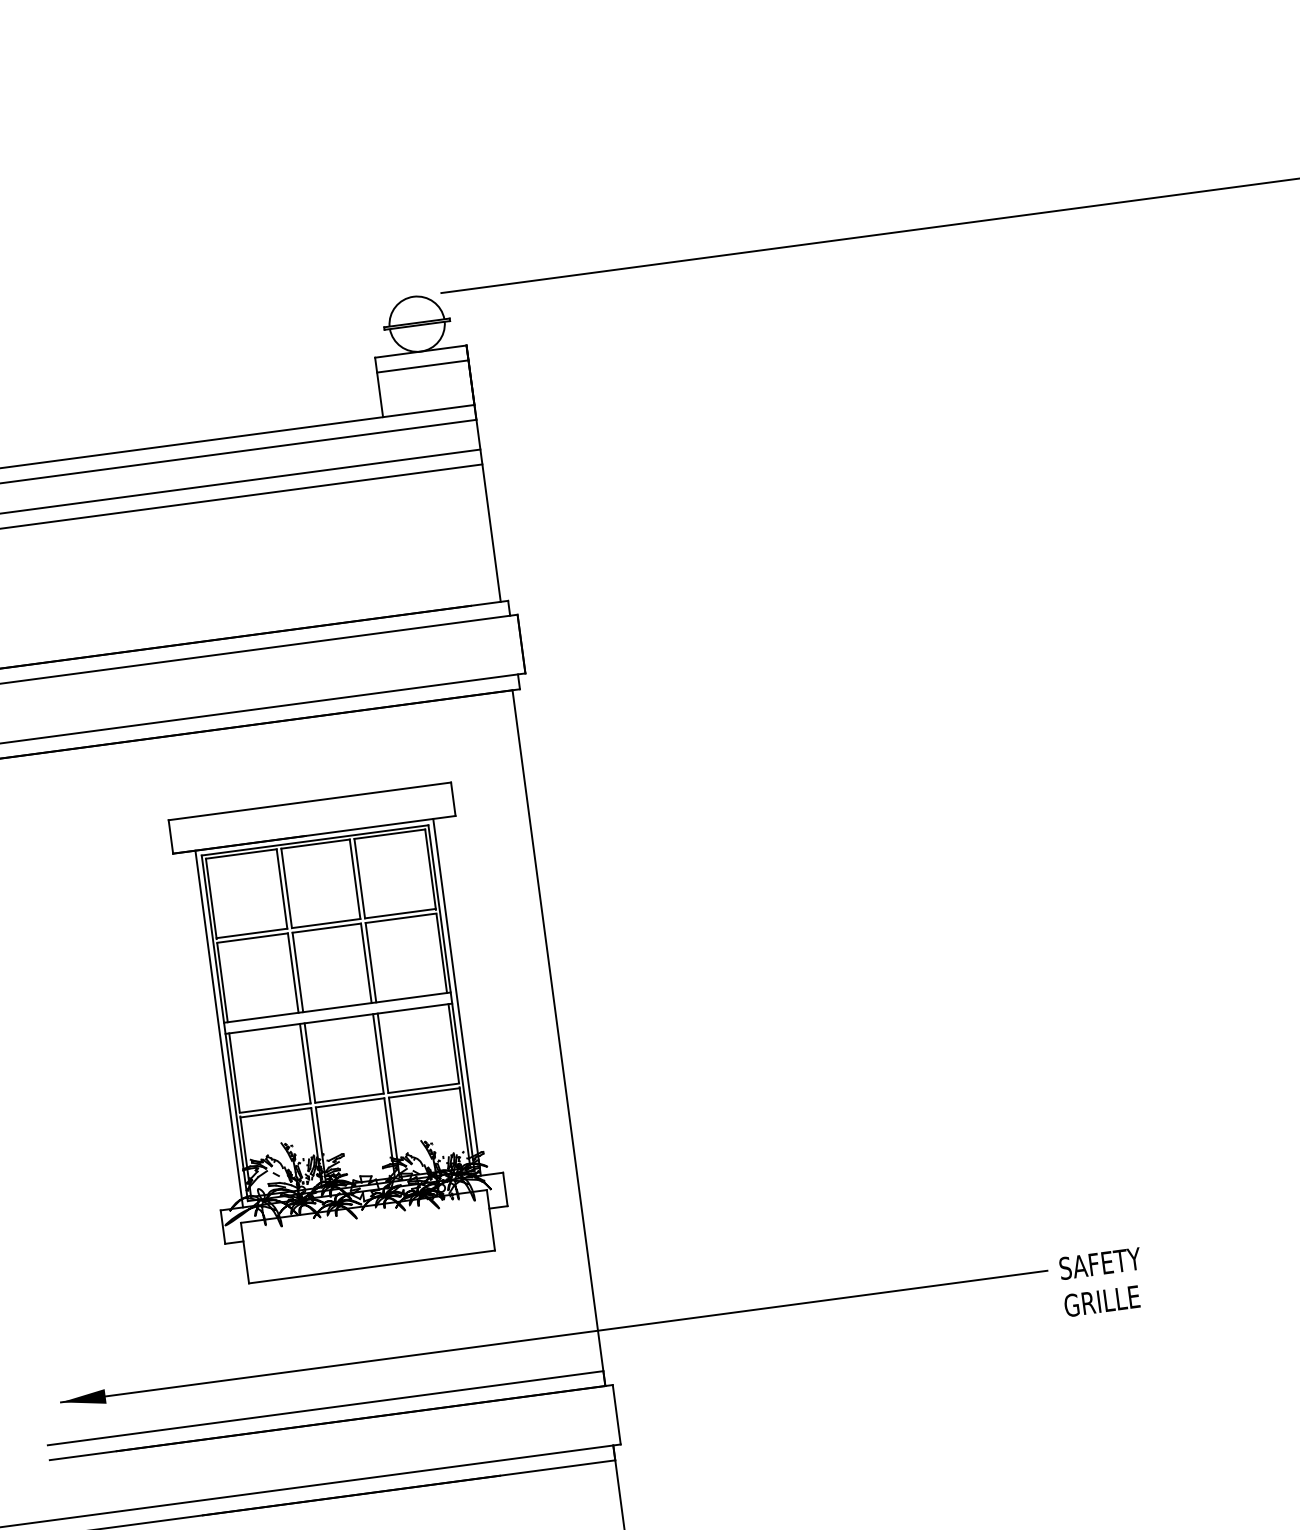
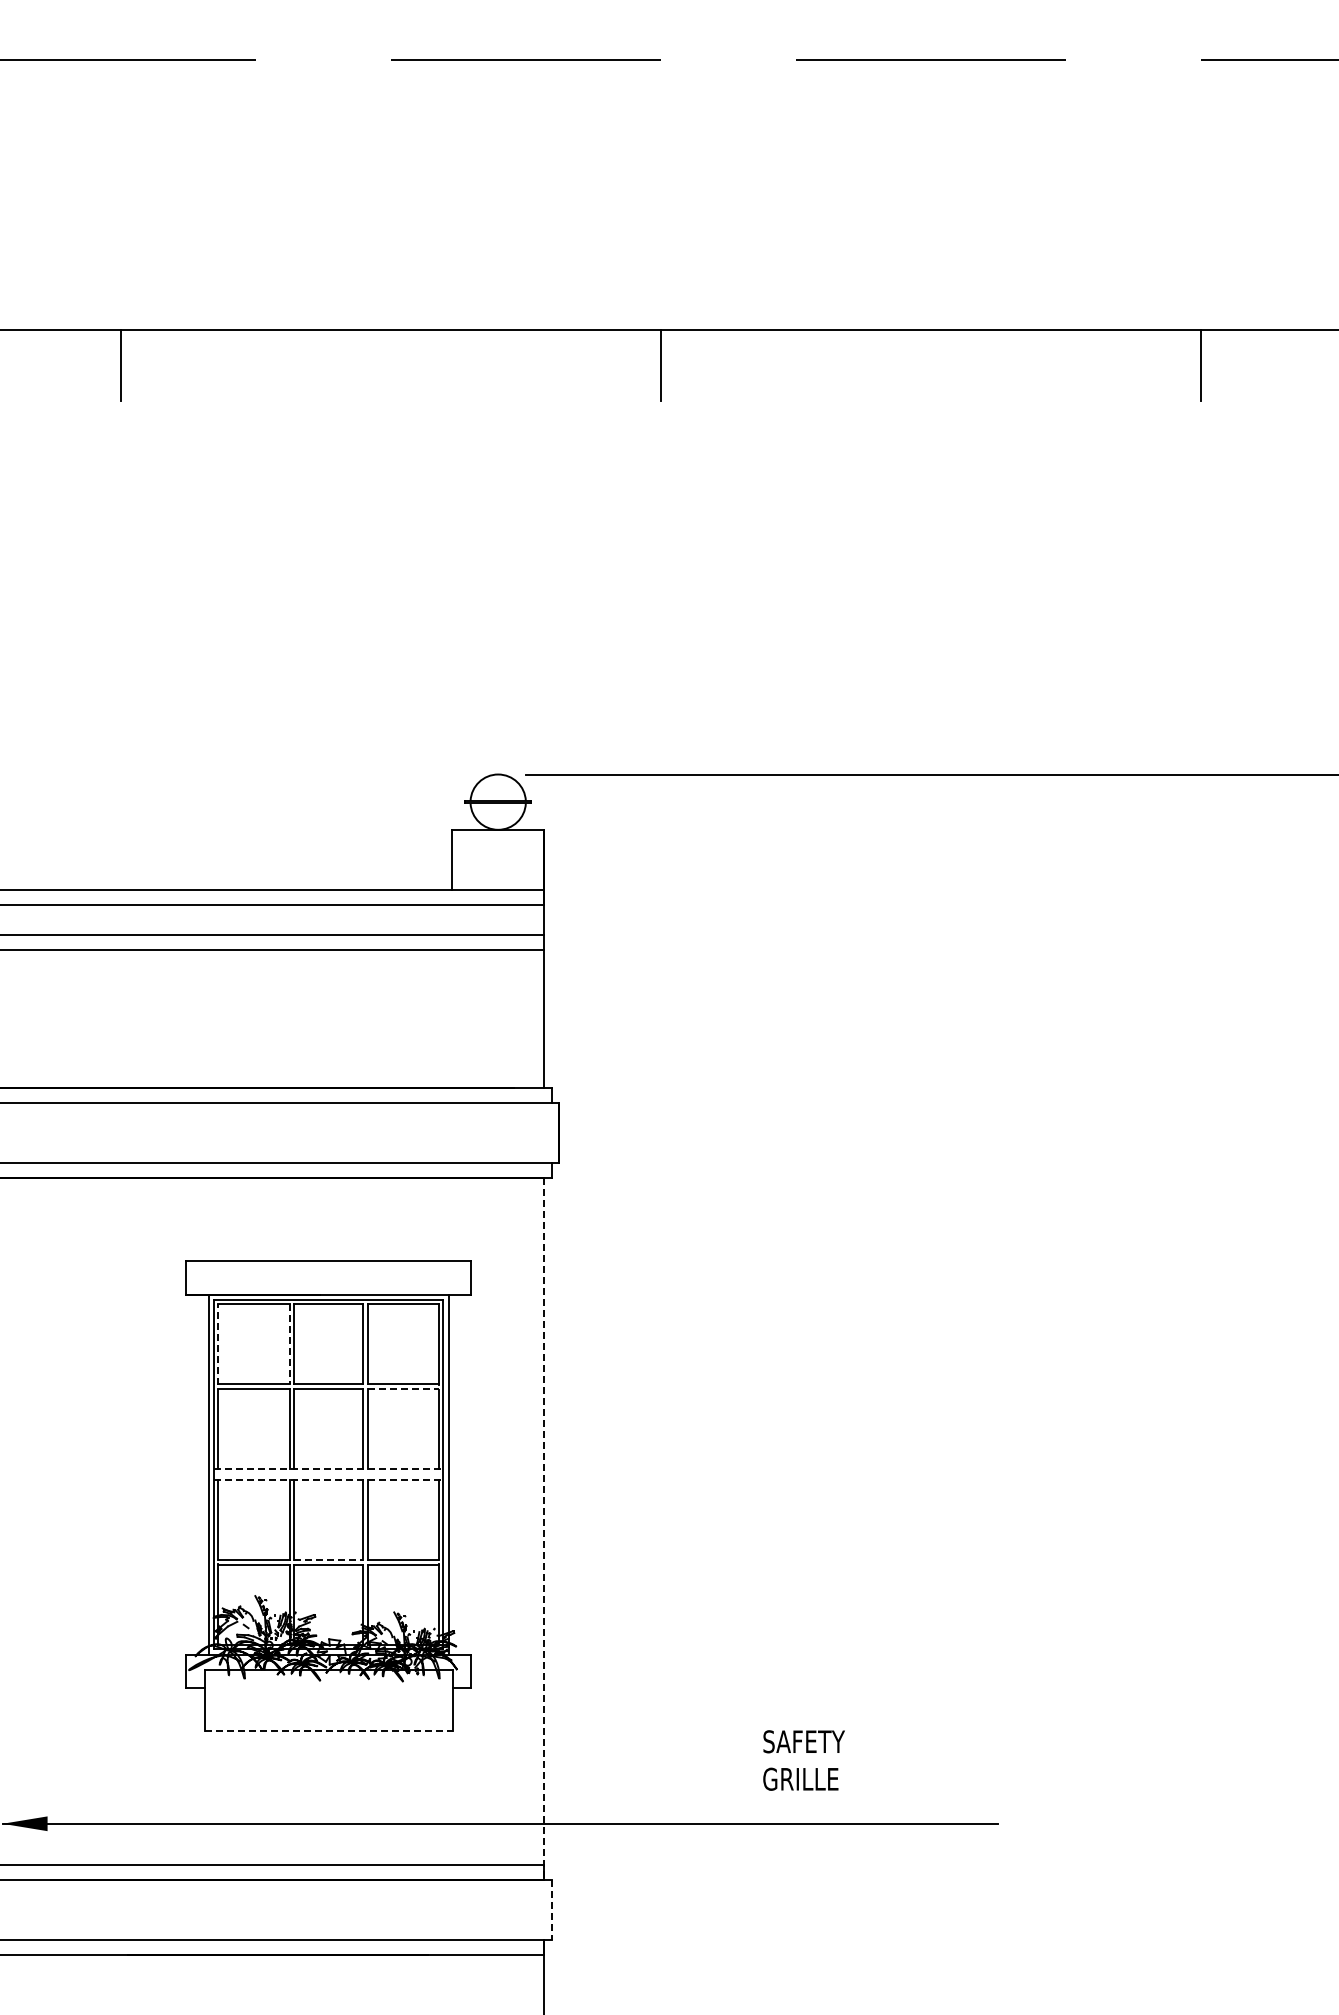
line: (423, 366) -> (498, 844), removed
line: (282, 889) -> (289, 1344), solid -> dashed
line: (211, 898) -> (218, 1344), solid -> dashed
line: (400, 917) -> (403, 1388), solid -> dashed
line: (338, 1007) -> (329, 1469), solid -> dashed
line: (339, 1018) -> (329, 1480), solid -> dashed
line: (559, 1038) -> (544, 1528), solid -> dashed
line: (349, 1098) -> (328, 1560), solid -> dashed
line: (372, 1266) -> (329, 1730), solid -> dashed
text: (1102, 1282) -> (803, 1760), moved
line: (616, 1414) -> (551, 1909), solid -> dashed

